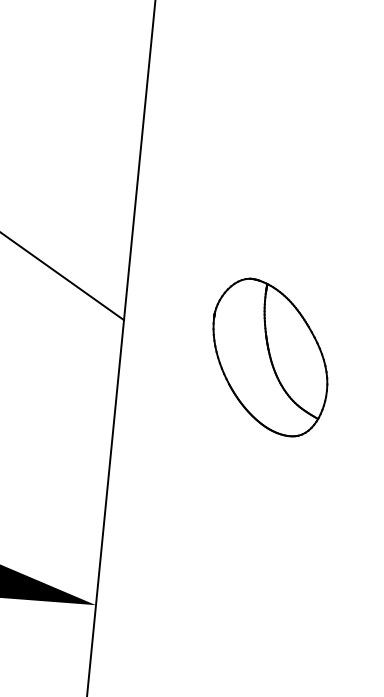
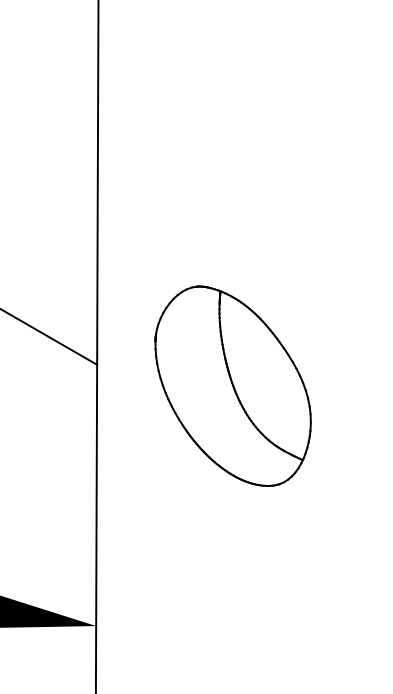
part: (269, 356) -> (232, 385), size x1.43

